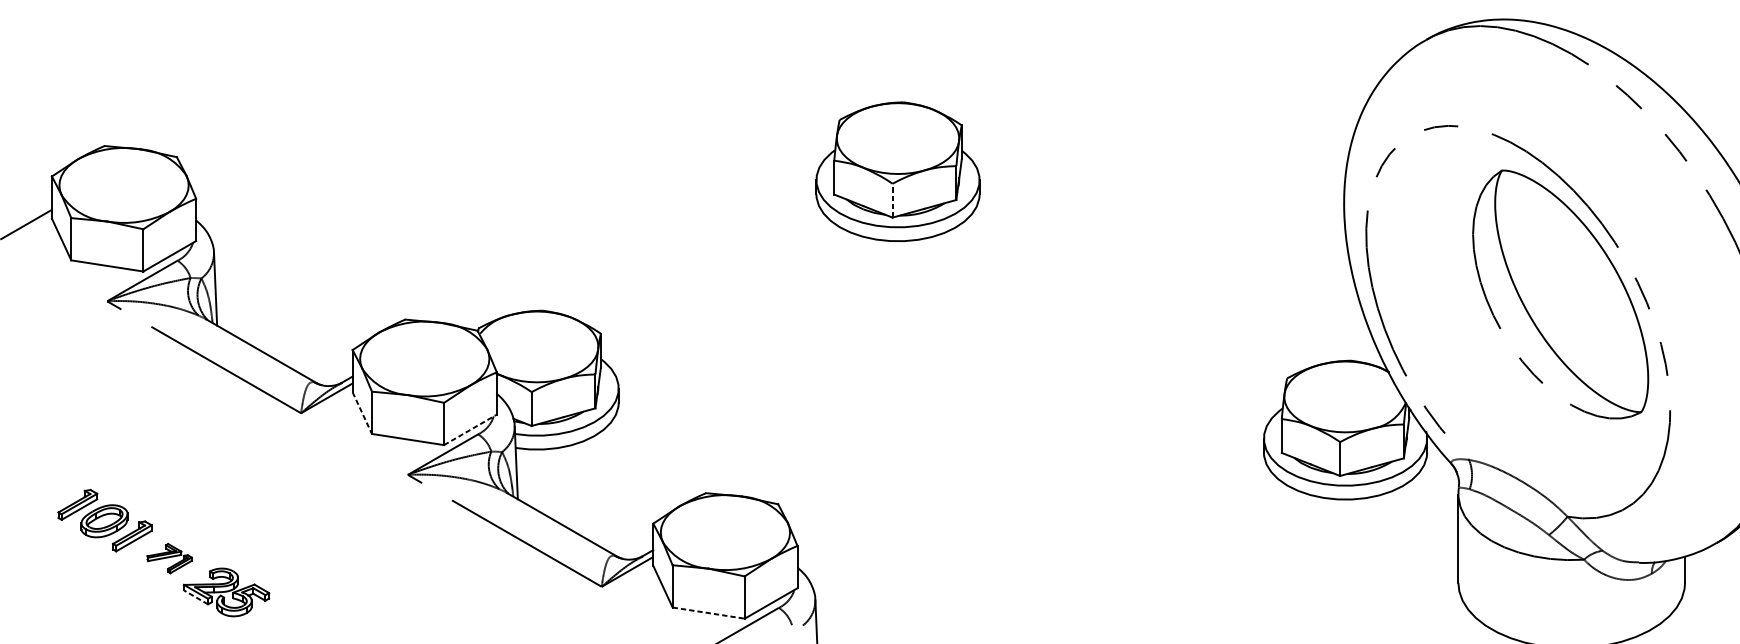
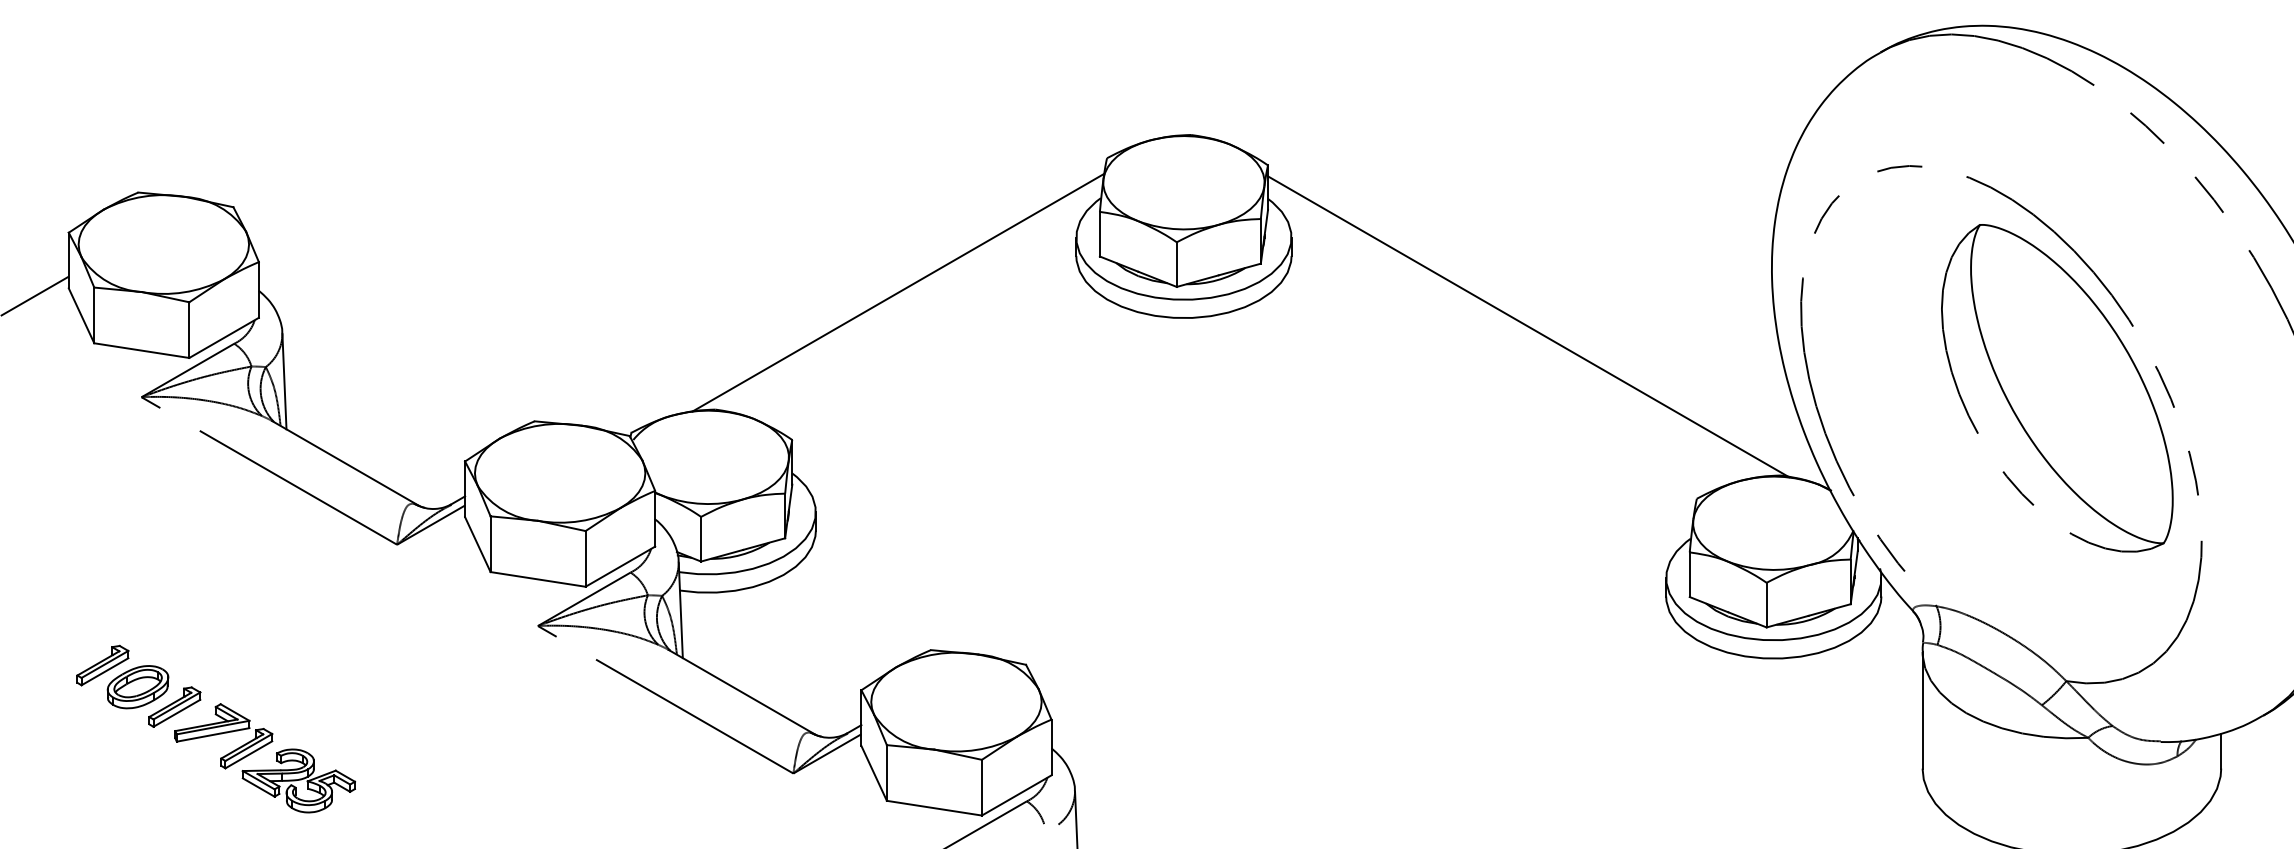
line: (892, 200) -> (1176, 264), dashed -> solid
line: (681, 221) -> (898, 292), added
line: (1159, 247) -> (1528, 326), added
line: (362, 413) -> (478, 545), dashed -> solid
line: (470, 429) -> (620, 566), dashed -> solid
part: (169, 558) -> (223, 736), size x1.67
line: (195, 597) -> (258, 787), dashed -> solid
line: (708, 613) -> (934, 808), dashed -> solid

